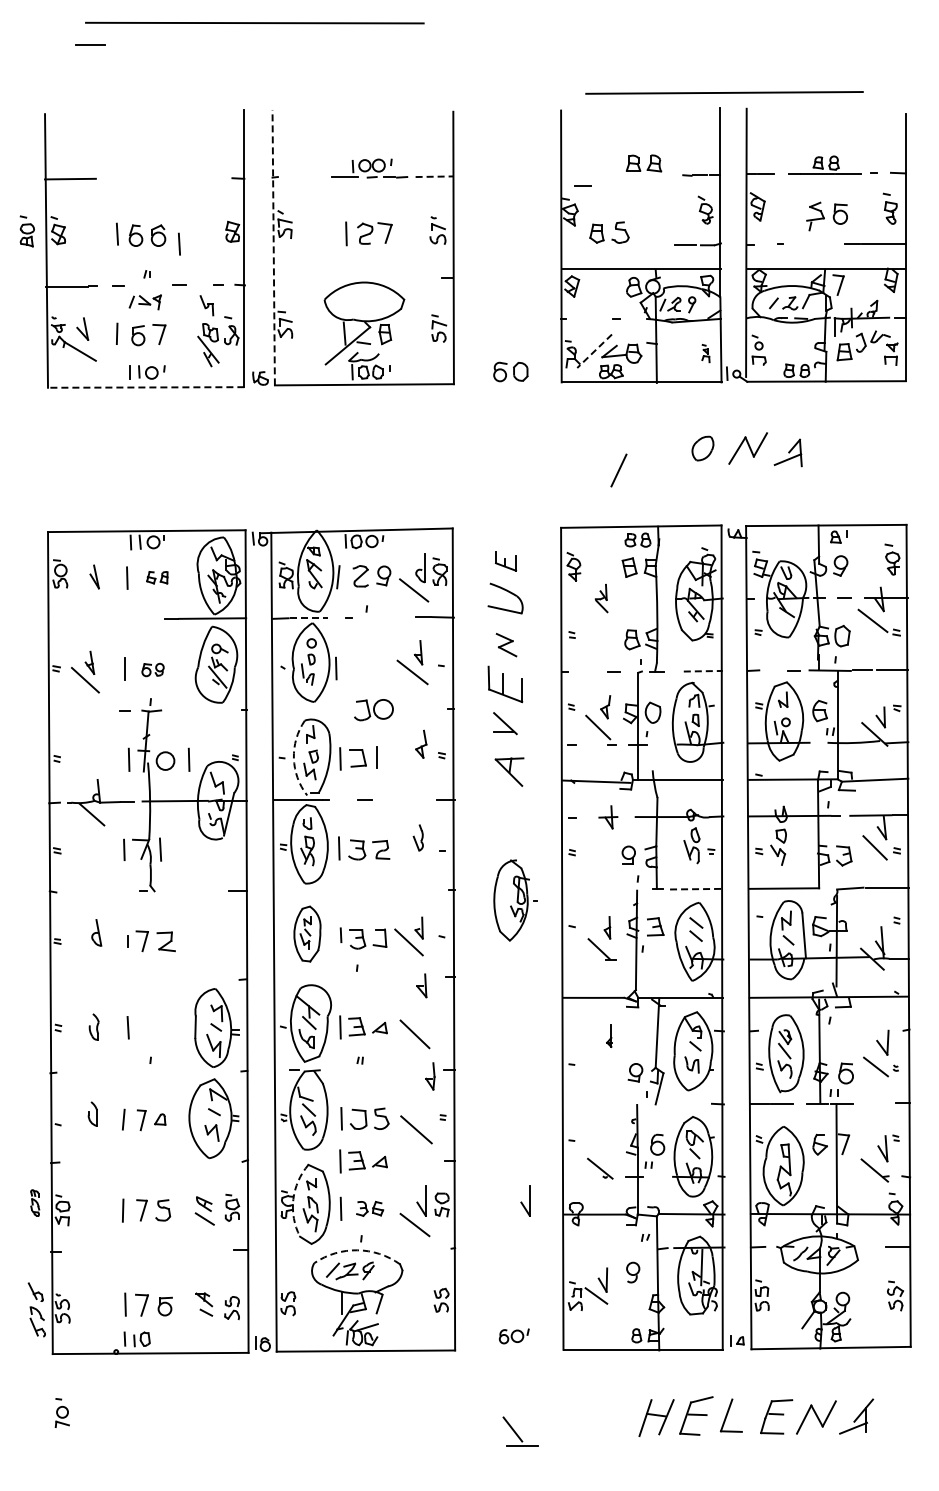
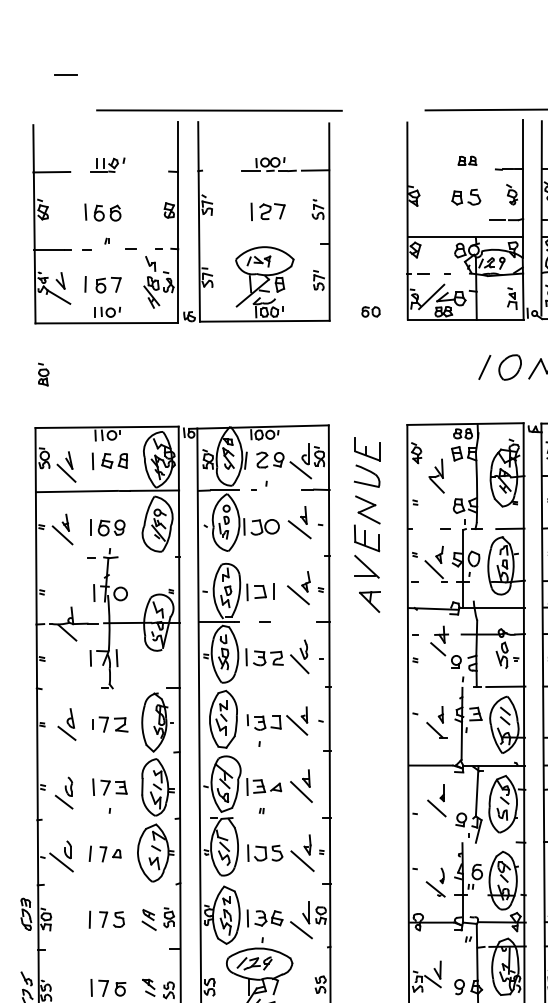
line: (254, 22) -> (219, 110), moved
part: (643, 163) -> (467, 160), size x0.71
part: (147, 169) -> (107, 165), added
line: (434, 176) -> (315, 170), dashed -> solid
line: (582, 185) -> (422, 273), moved
part: (26, 231) -> (43, 374), moved
part: (603, 233) -> (461, 197), moved
line: (179, 243) -> (130, 218), removed
line: (273, 247) -> (198, 221), dashed -> solid
part: (144, 302) -> (258, 261), moved
line: (594, 351) -> (431, 297), dashed -> solid
part: (705, 353) -> (511, 298), size x1.67
part: (510, 371) -> (370, 311), size x0.71
line: (145, 387) -> (106, 323), dashed -> solid
part: (702, 448) -> (509, 367), size x1.43
line: (618, 470) -> (484, 367), moved
part: (505, 561) -> (367, 449), size x1.67
part: (157, 577) -> (114, 460), size x1.67
line: (90, 594) -> (66, 473), added
part: (601, 598) -> (436, 476), size x1.67
line: (309, 618) -> (225, 490), dashed -> solid
line: (104, 619) -> (76, 491), added
part: (506, 644) -> (367, 509), size x1.67
part: (152, 669) -> (111, 527), size x1.67
line: (703, 671) -> (510, 529), dashed -> solid
part: (373, 710) -> (264, 527), moved
part: (505, 723) -> (367, 566), size x1.43
arc: (293, 758) -> (213, 592), dashed -> solid
line: (188, 759) -> (137, 592), removed
line: (410, 762) -> (298, 594), added
line: (603, 837) -> (438, 649), added
line: (412, 857) -> (299, 663), added
line: (697, 889) -> (506, 687), dashed -> solid
part: (515, 900) -> (157, 722), moved
part: (307, 933) -> (223, 718), size x1.43
line: (91, 953) -> (67, 733), added
part: (421, 985) -> (306, 778), moved
part: (163, 1027) -> (119, 787), added
line: (87, 1048) -> (64, 802), added
line: (601, 1056) -> (436, 808), added
part: (430, 1076) -> (307, 845), moved
line: (83, 1131) -> (61, 862), added
part: (609, 1149) -> (442, 875), added
part: (363, 1161) -> (264, 884), removed
arc: (293, 1199) -> (213, 911), dashed -> solid
part: (525, 1200) -> (381, 912), removed
part: (34, 1202) -> (25, 913), size x1.67
part: (369, 1208) -> (268, 918), size x1.43
arc: (357, 1250) -> (259, 948), dashed -> solid
part: (633, 1272) -> (459, 987), moved

